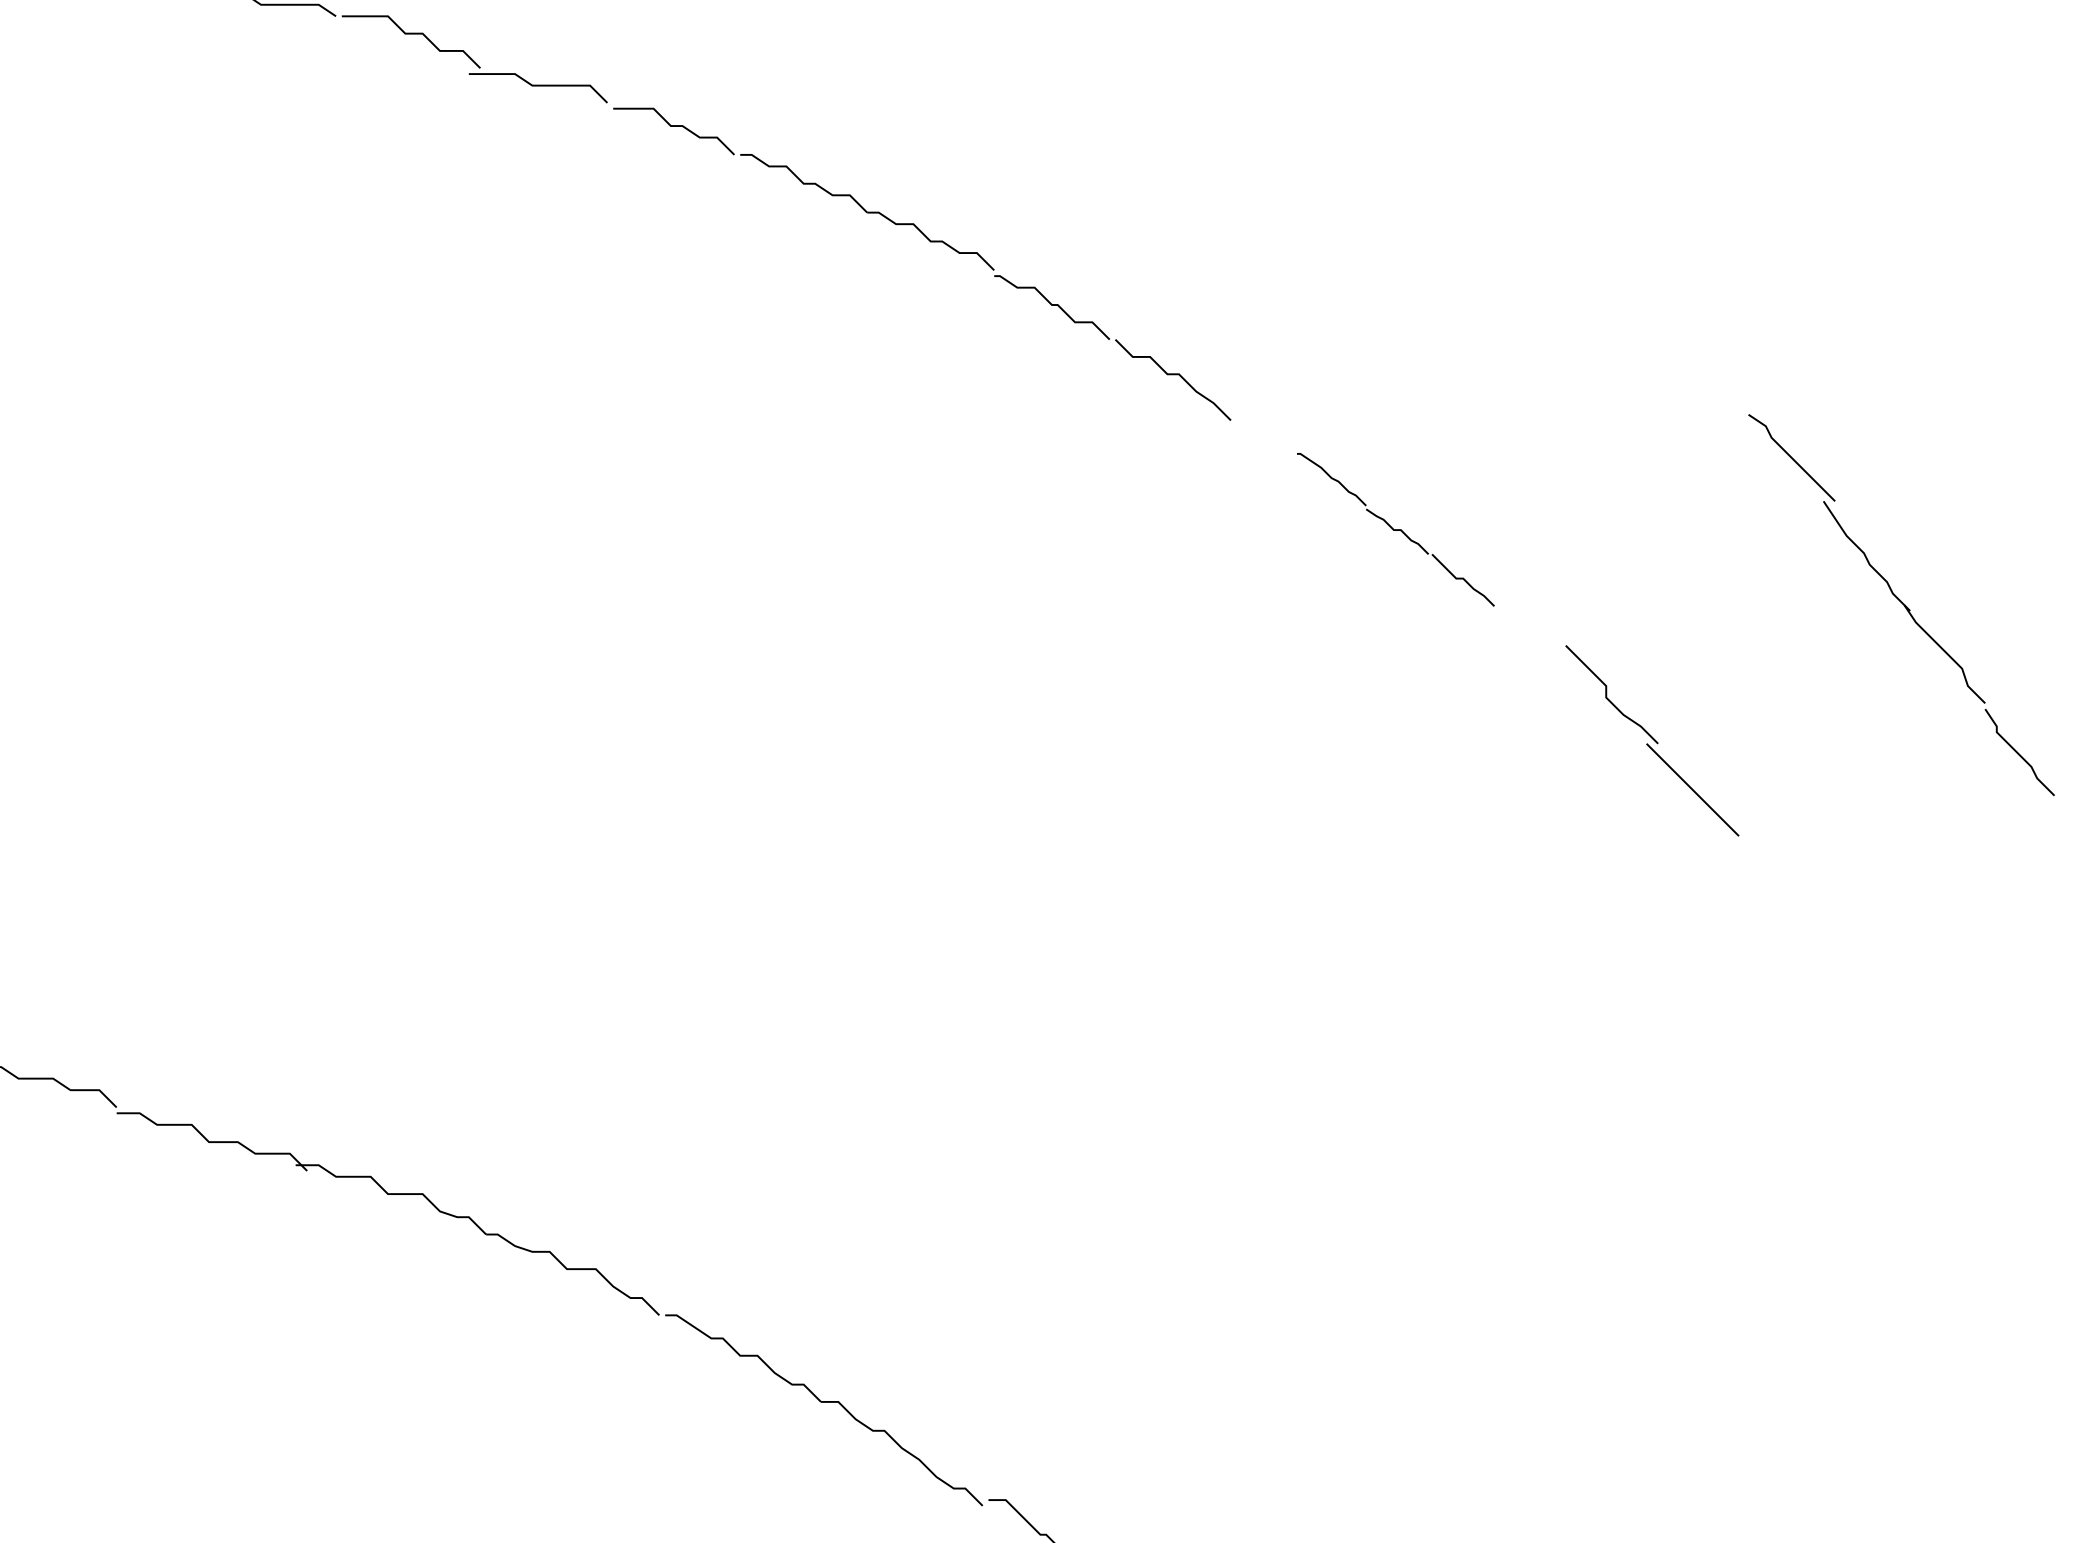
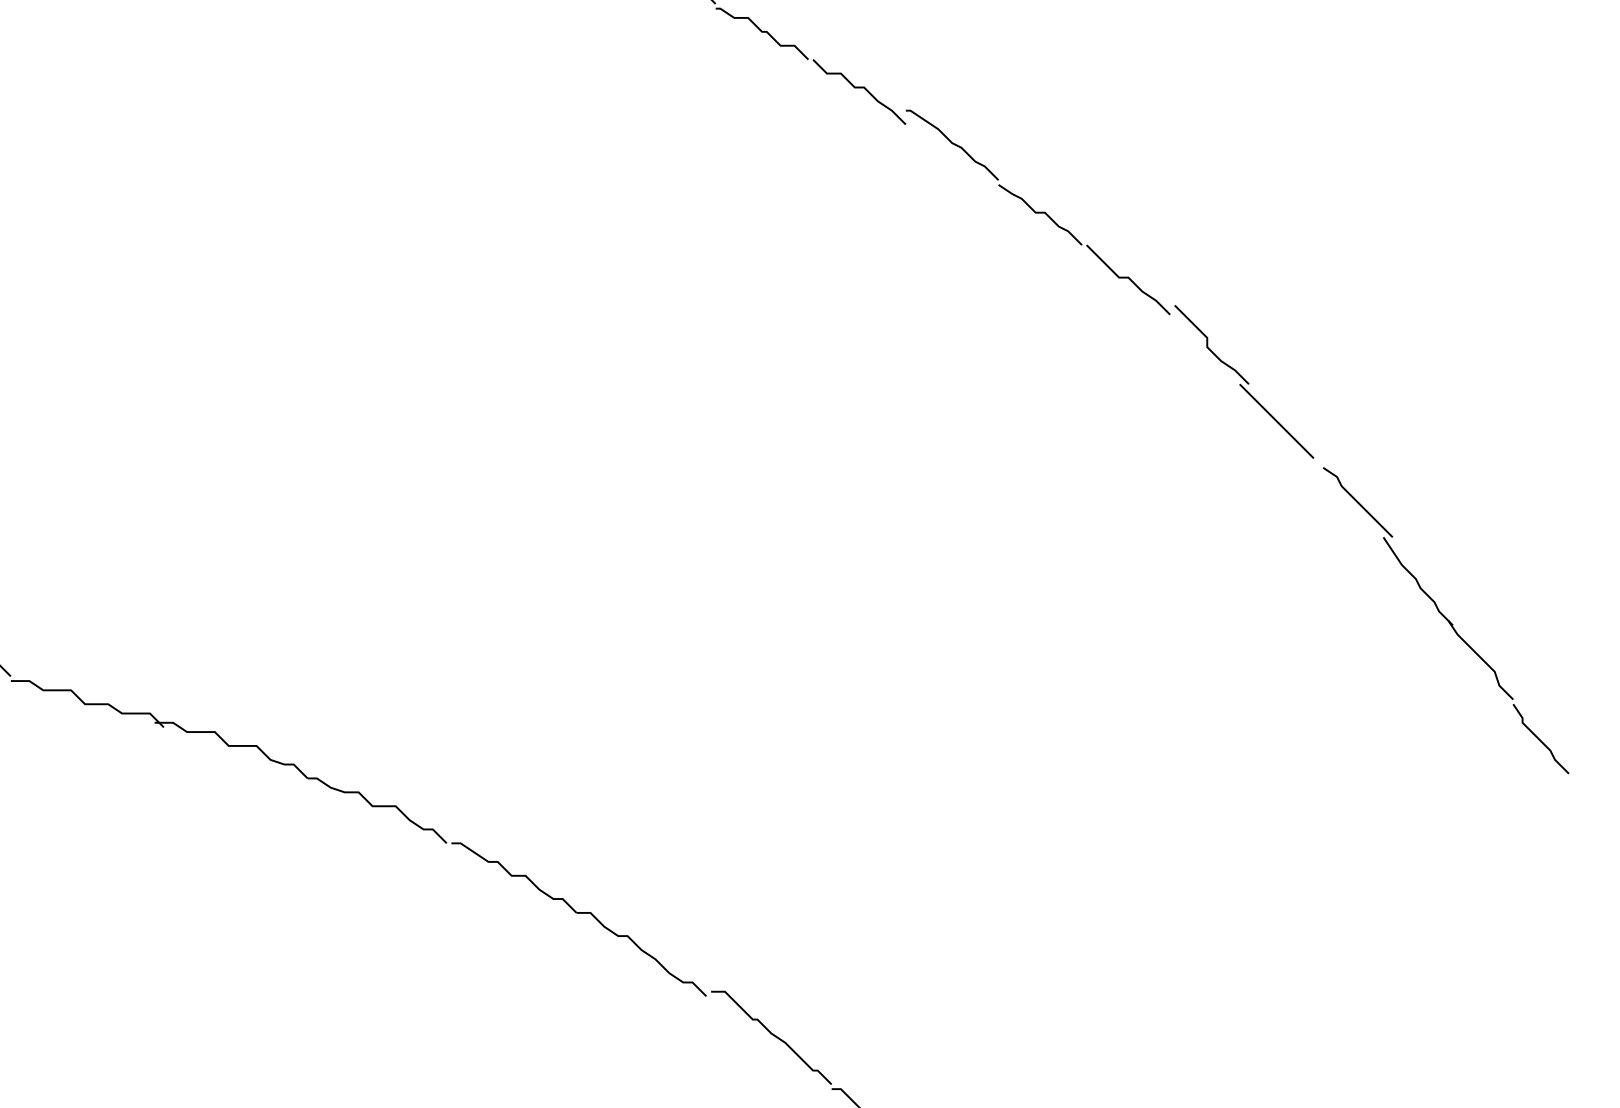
part: (1395, 529) -> (1038, 212), size x1.67
part: (1901, 605) -> (1446, 620), moved

